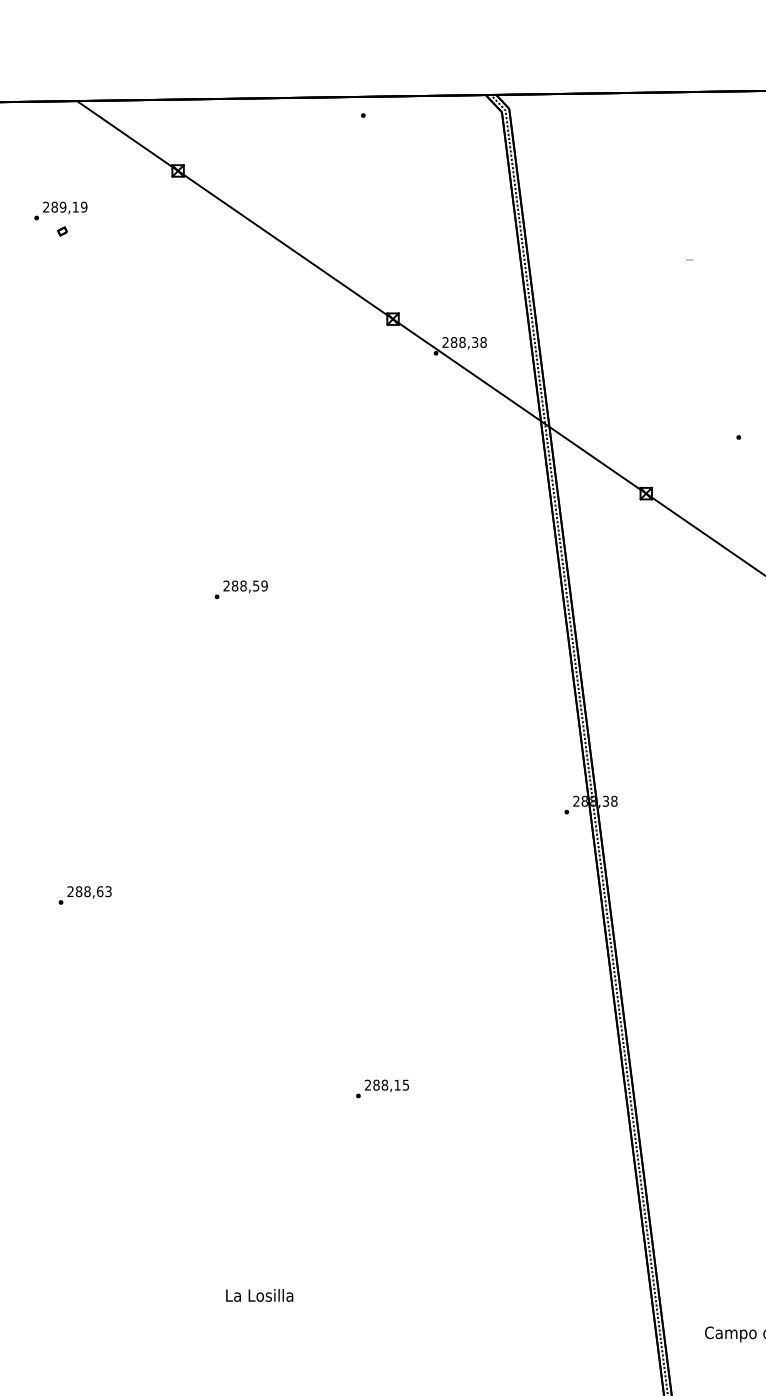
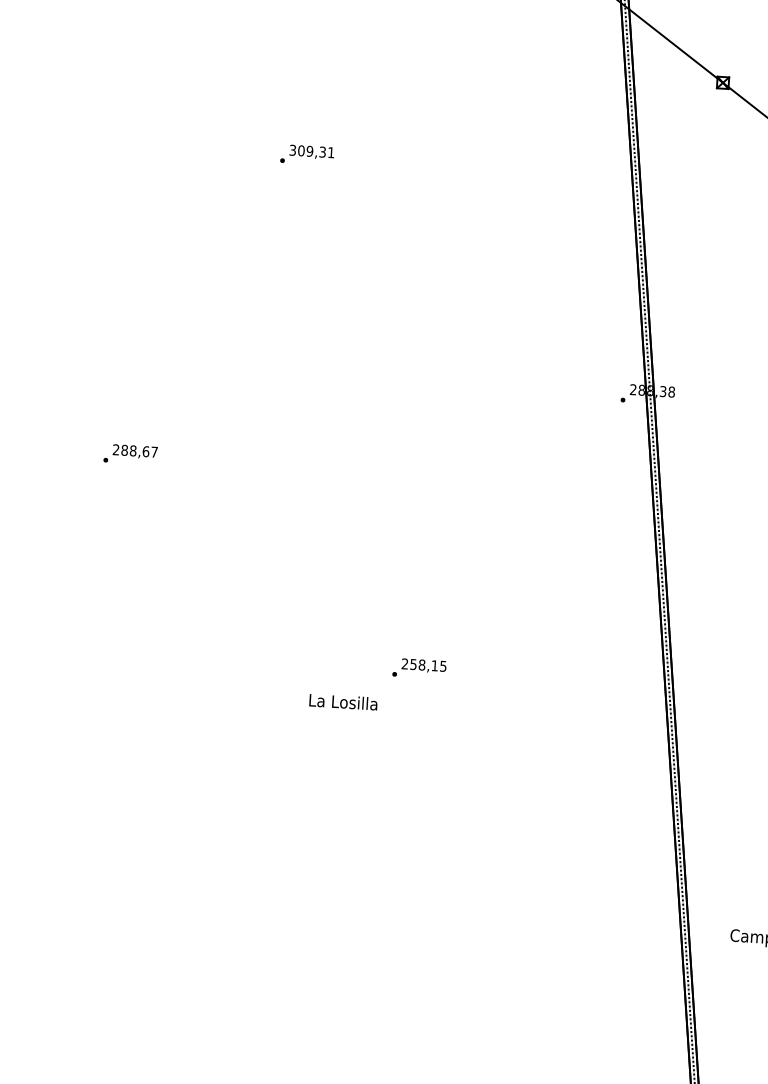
text: (245, 585) -> (311, 150), 288,59 -> 309,31
text: (108, 891) -> (154, 452), 288,63 -> 288,67
text: (376, 1084) -> (413, 663), 288,15 -> 258,15
text: (259, 1295) -> (343, 702), moved

